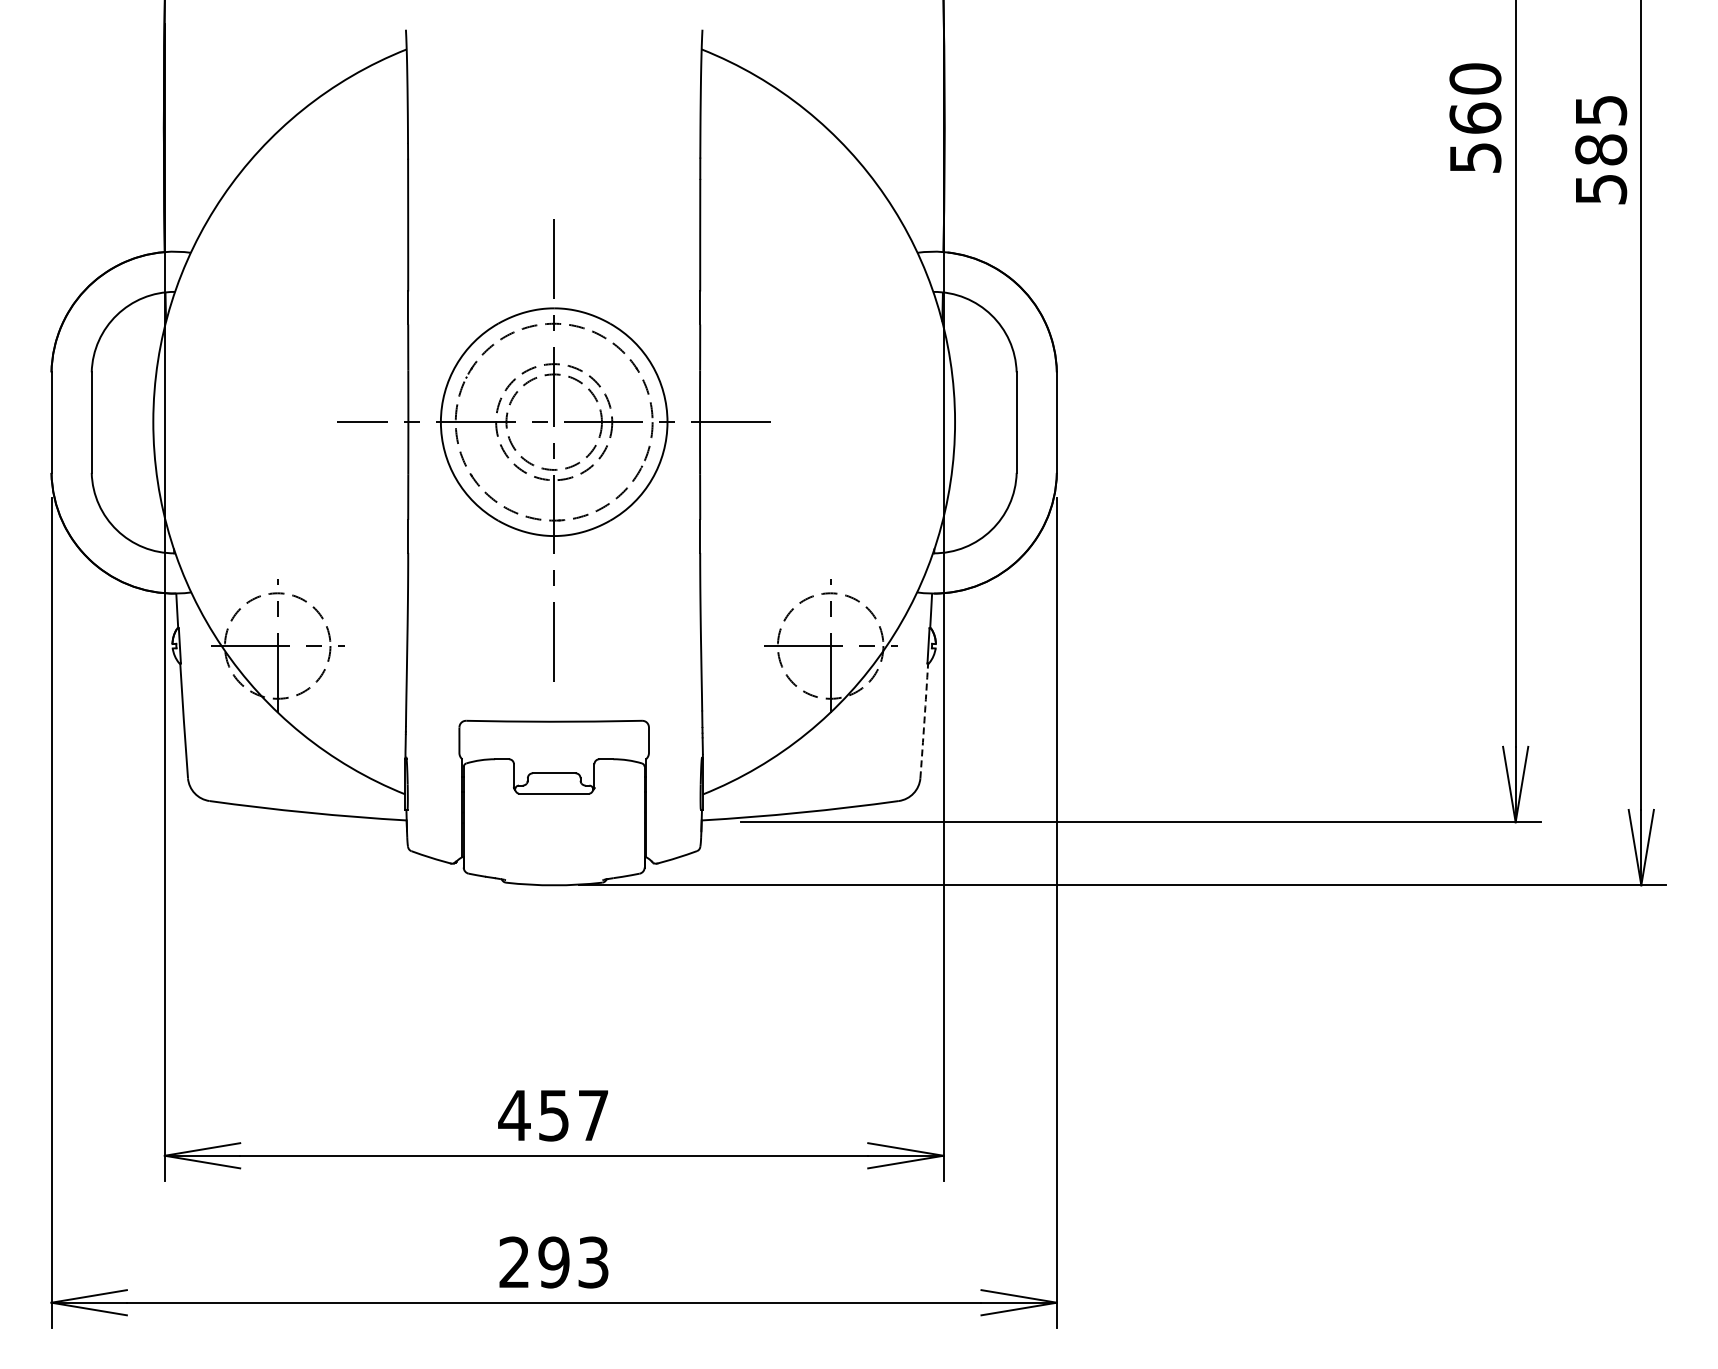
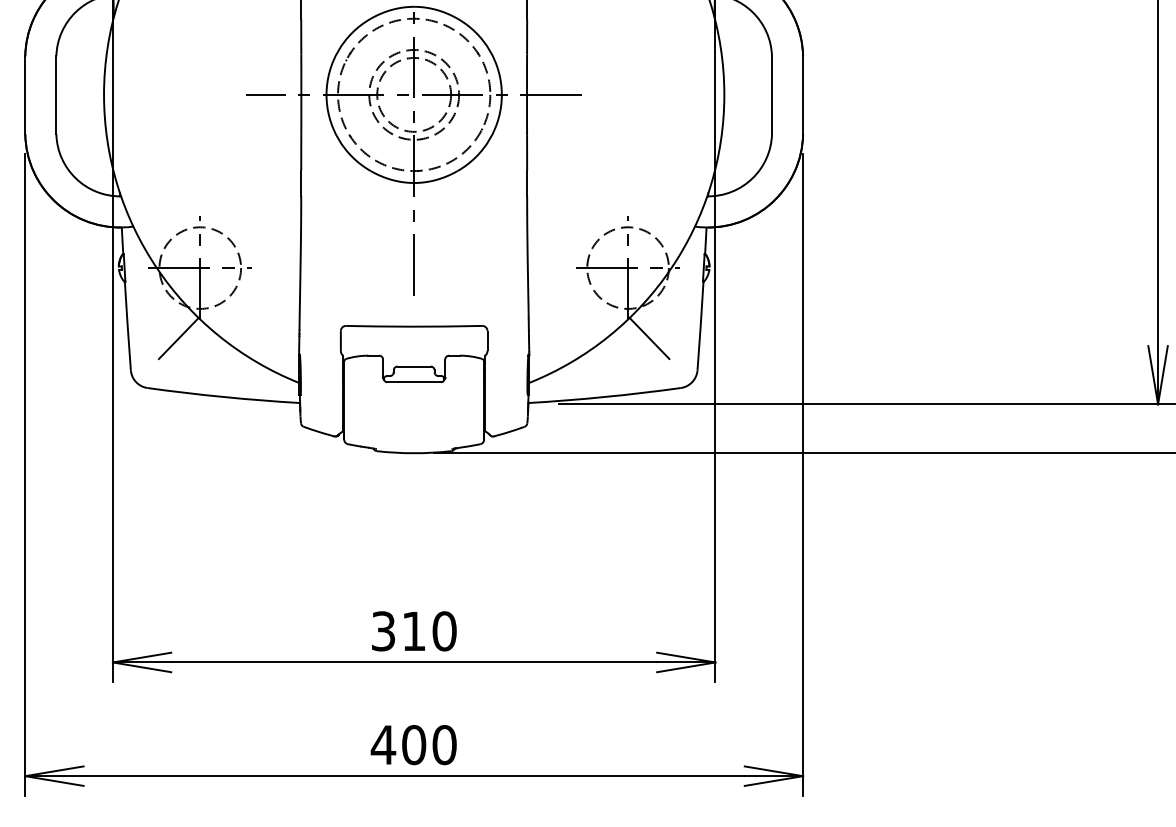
arc: (924, 720) -> (700, 325), dashed -> solid
line: (249, 736) -> (178, 338), added
line: (858, 736) -> (649, 338), added
text: (553, 1115) -> (413, 631), 457 -> 310
text: (553, 1262) -> (413, 745), 293 -> 400

